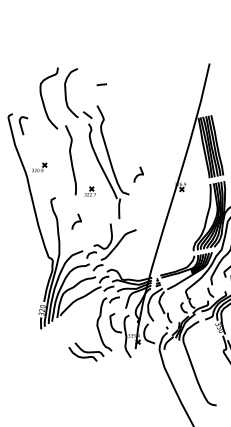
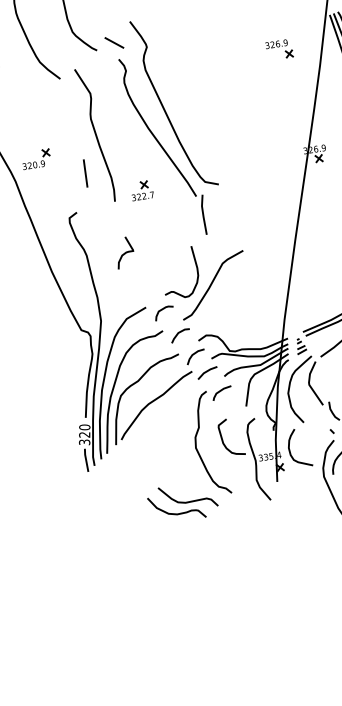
part: (170, 131) -> (279, 49), added
curve: (138, 174) -> (230, 142), removed
line: (63, 178) -> (86, 172), added

